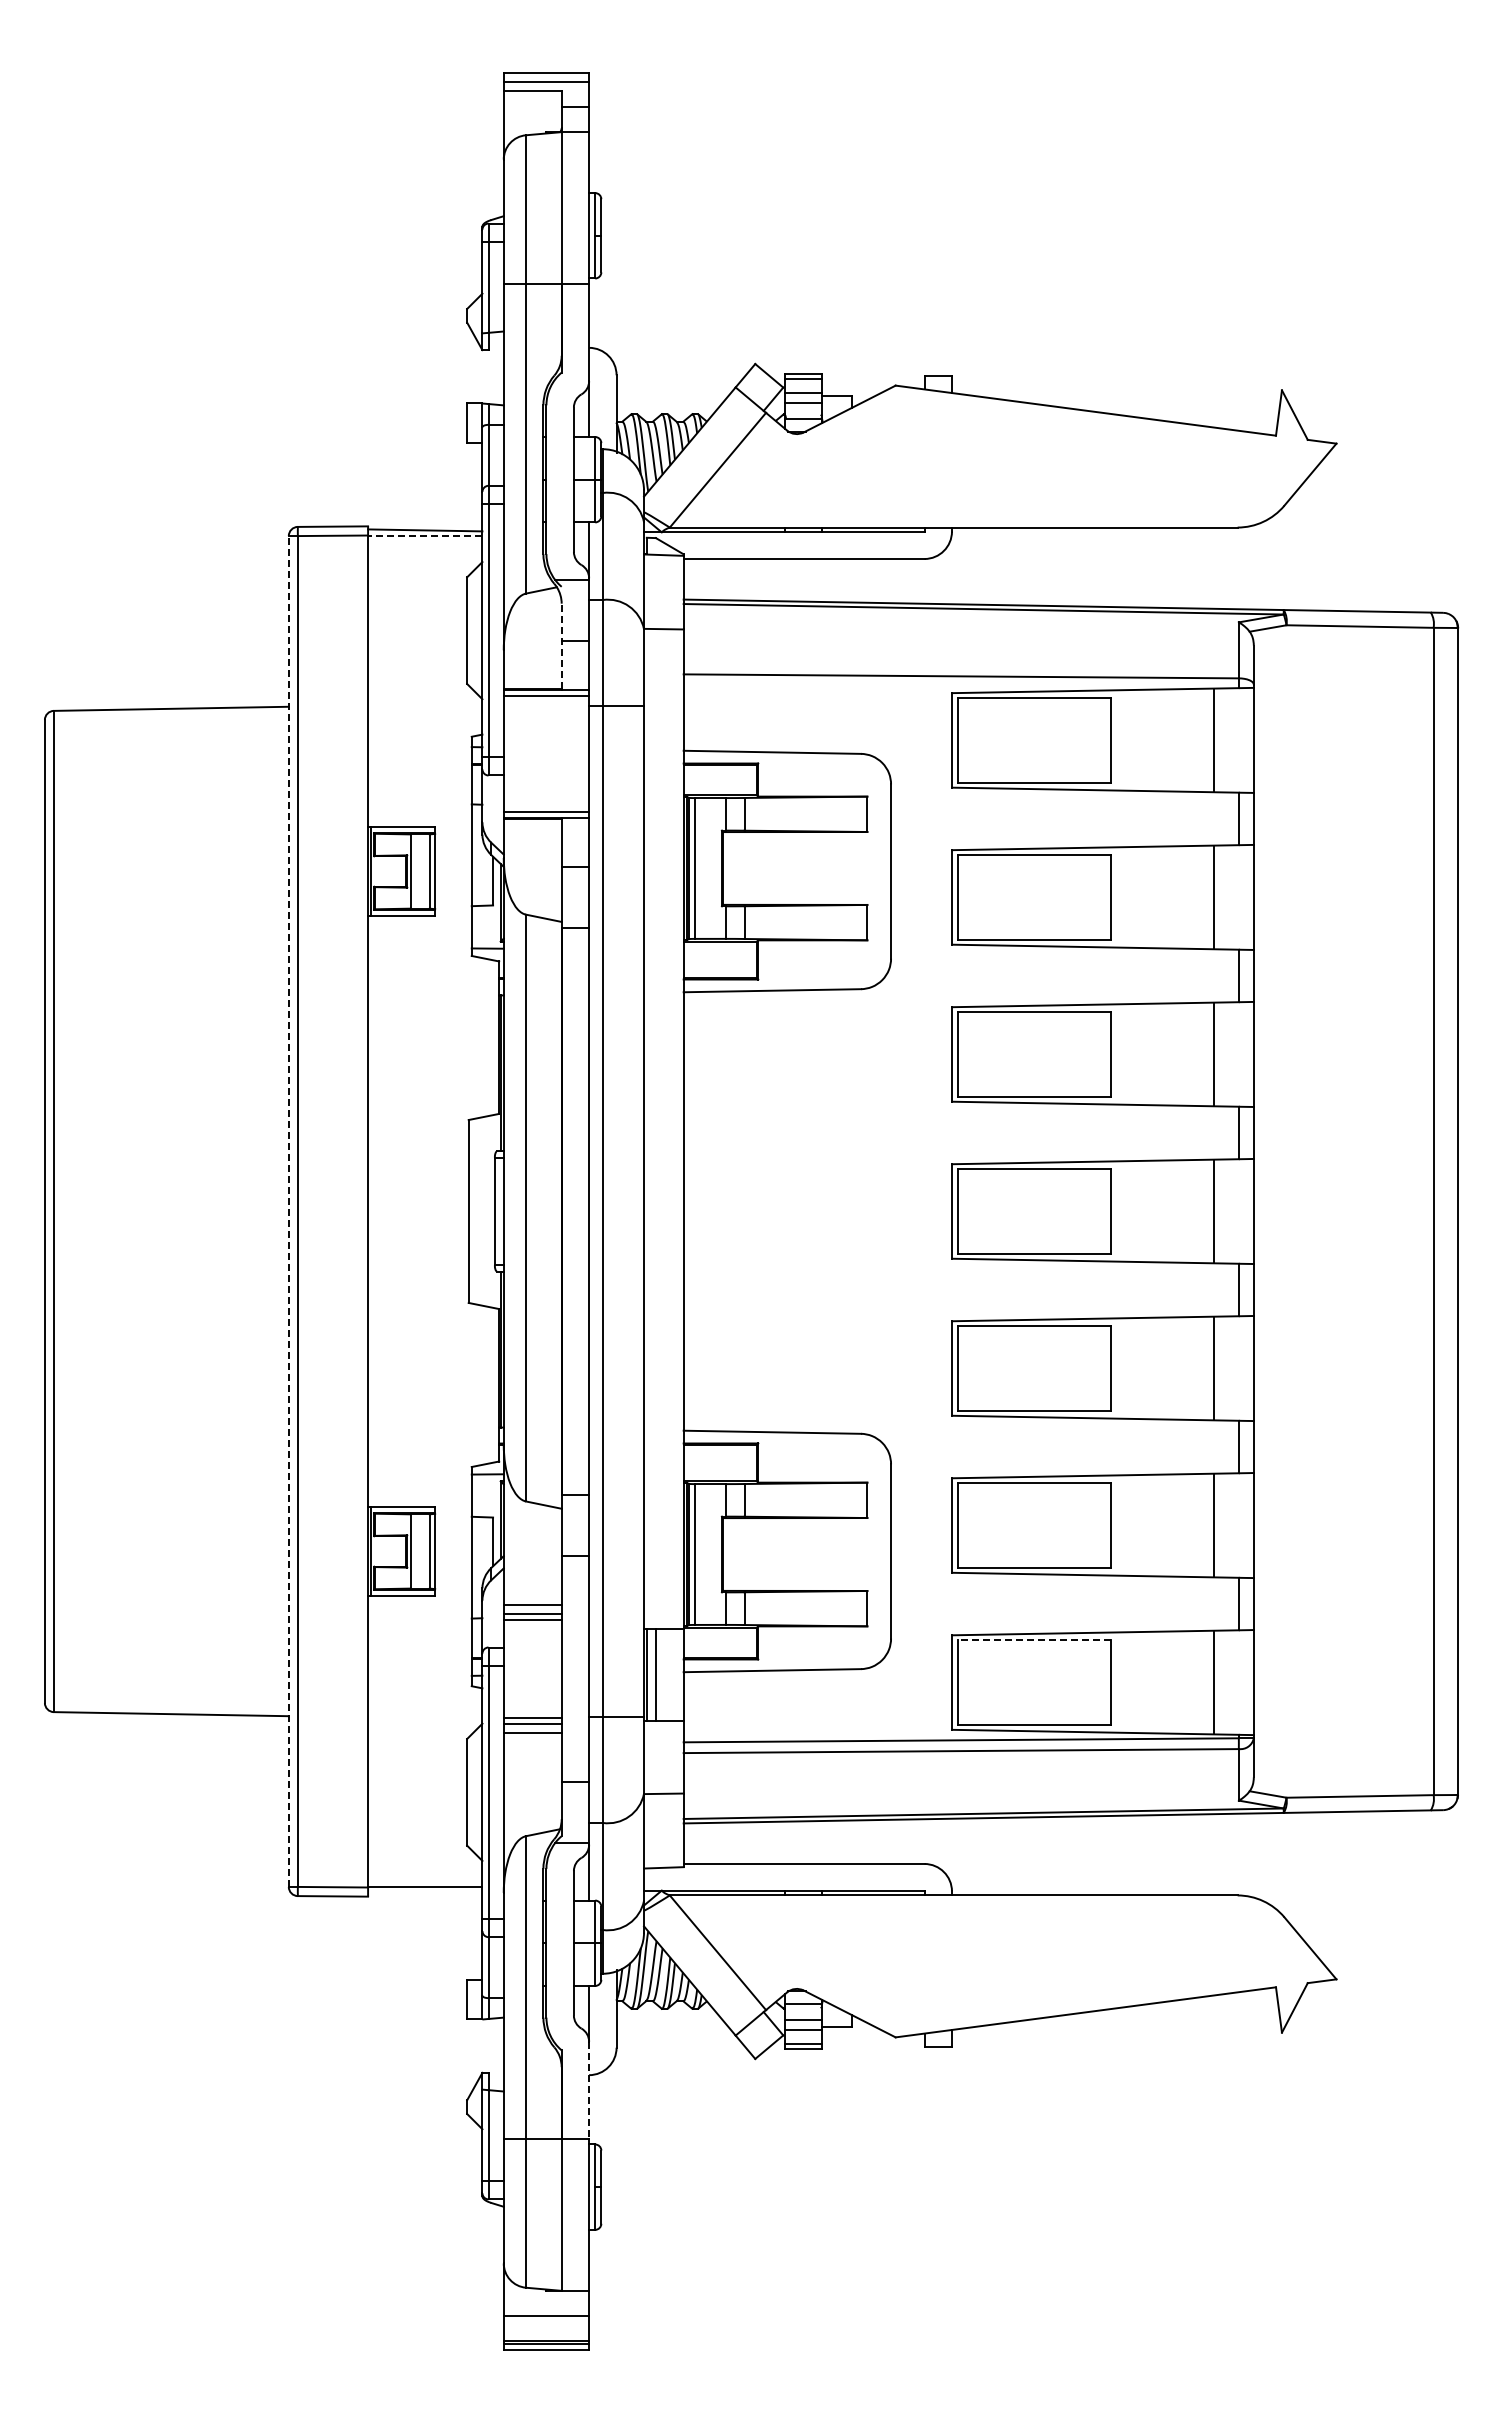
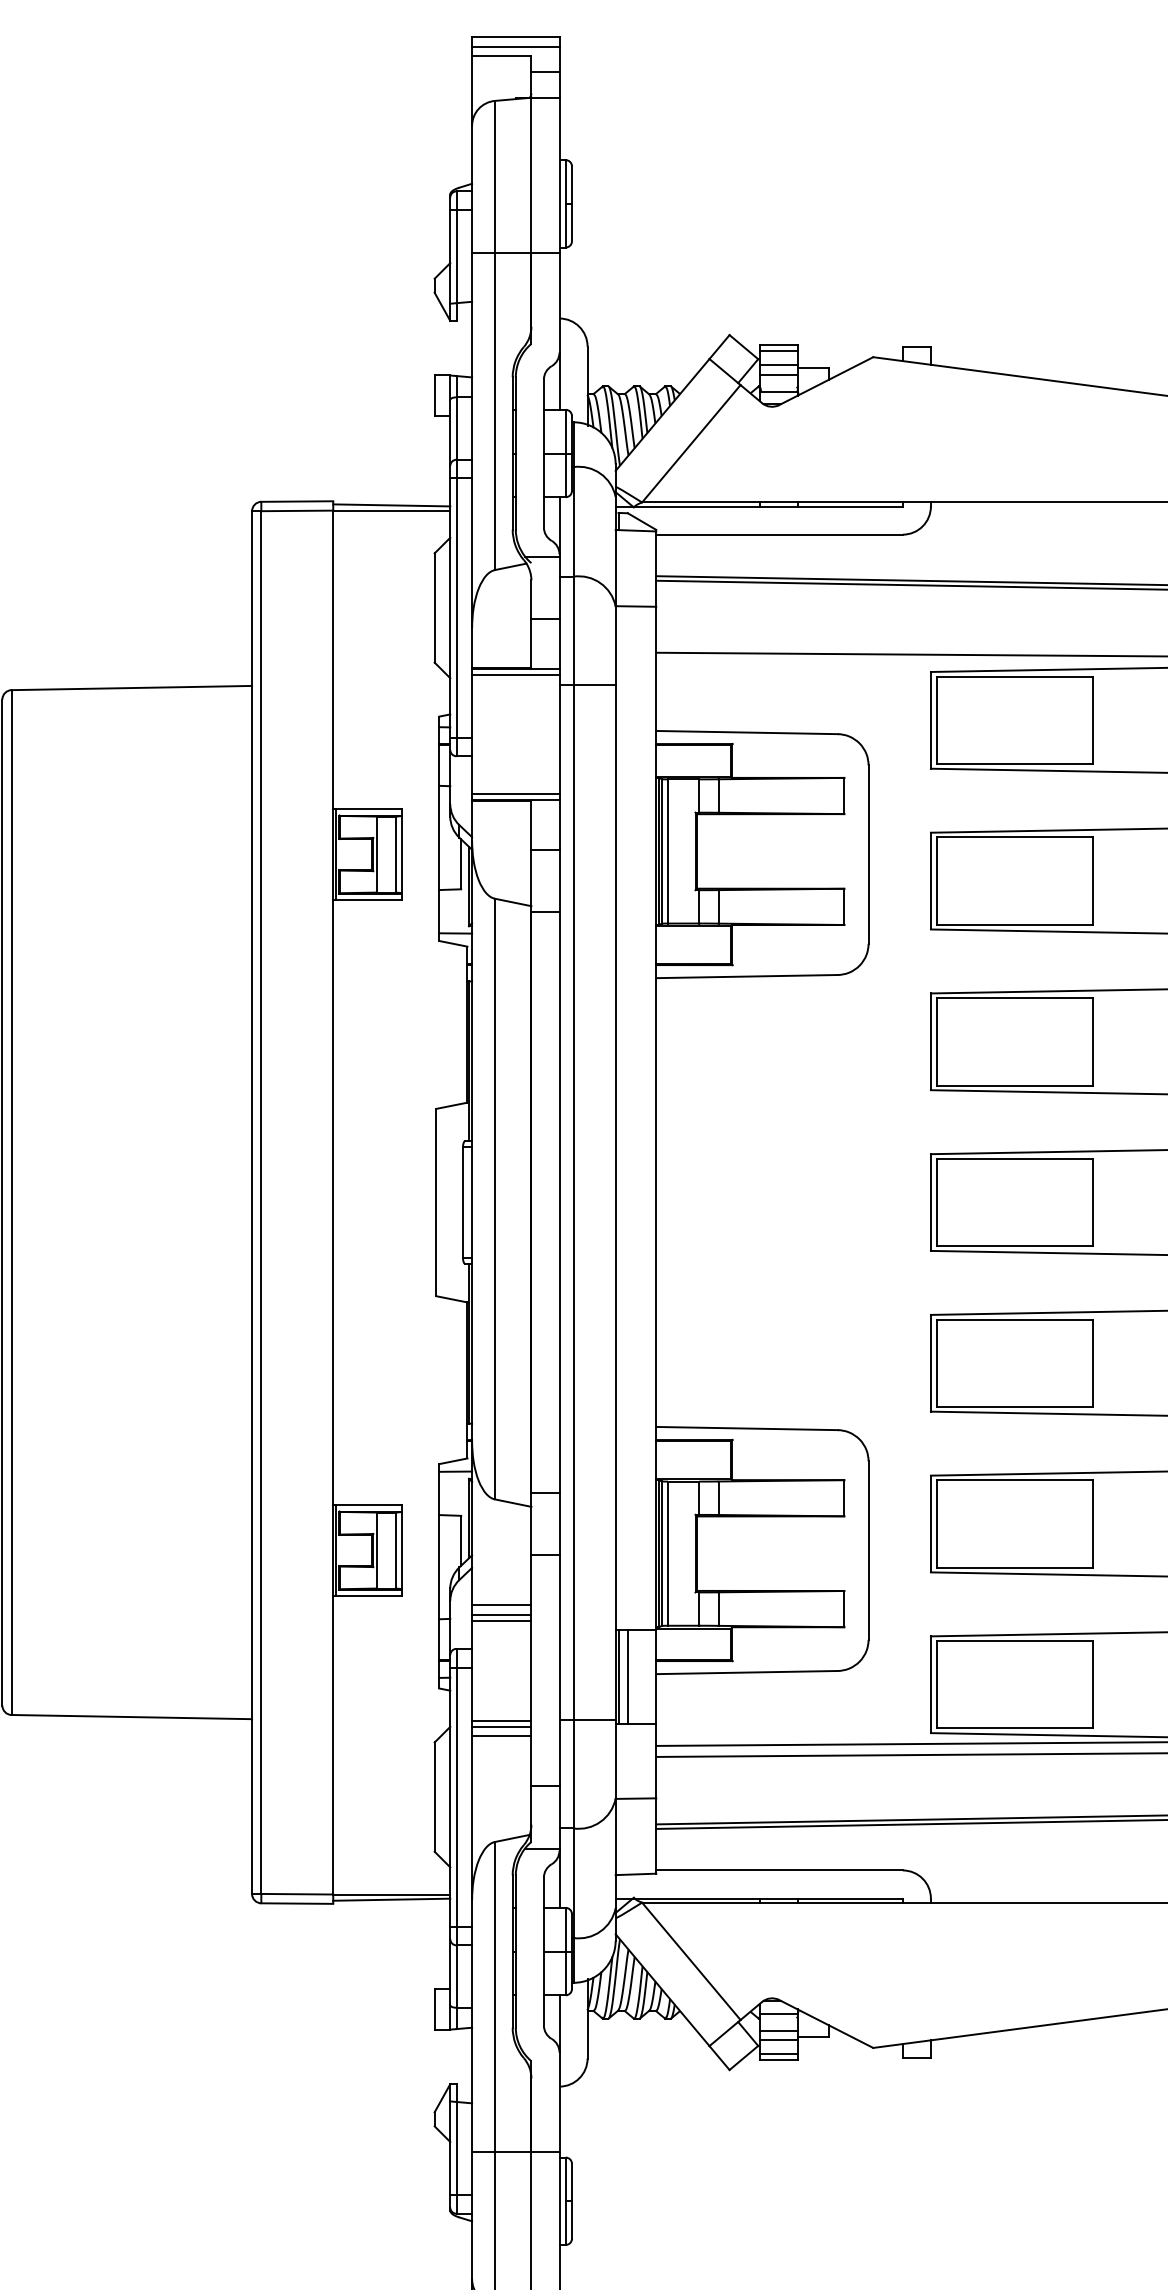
line: (424, 535) -> (390, 510), dashed -> solid
line: (561, 646) -> (531, 624), dashed -> solid
line: (288, 1211) -> (251, 1202), dashed -> solid
line: (1033, 1639) -> (1014, 1640), dashed -> solid
line: (425, 1892) -> (392, 1899), added
line: (589, 2090) -> (559, 2102), dashed -> solid

